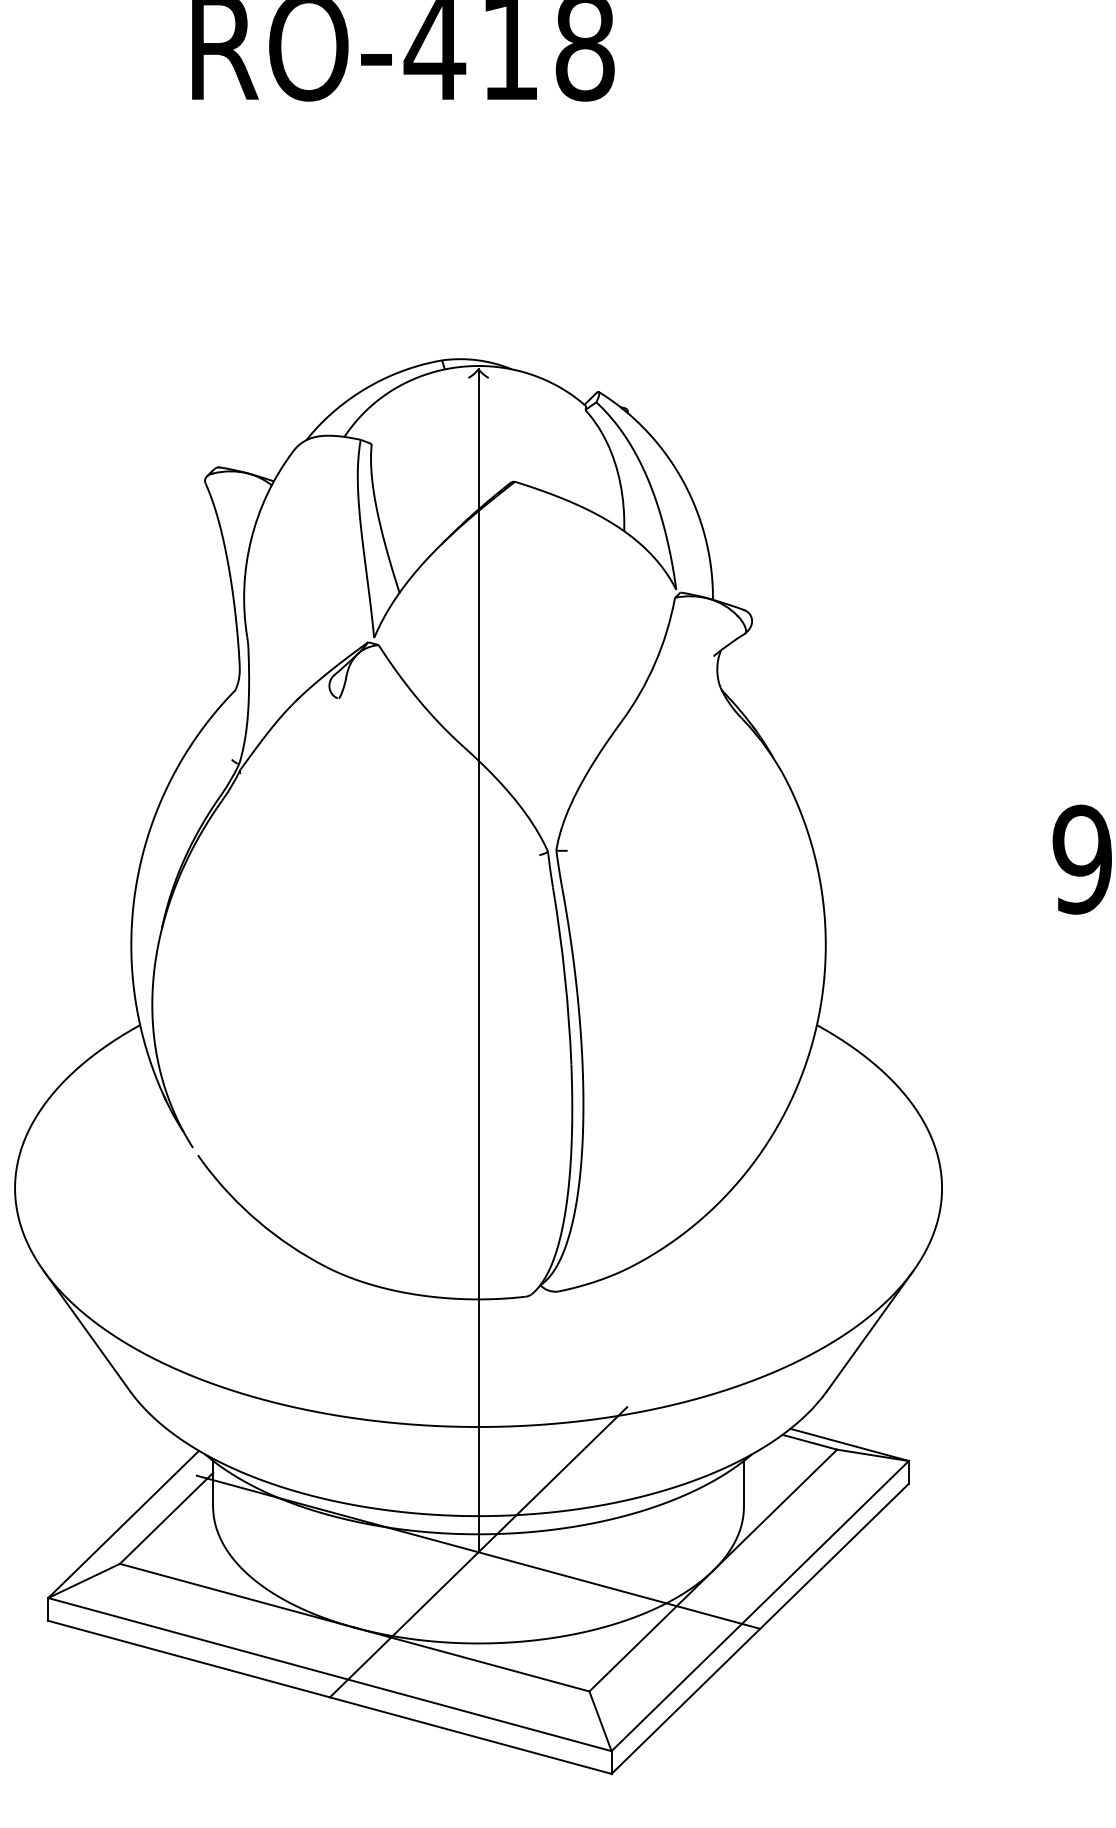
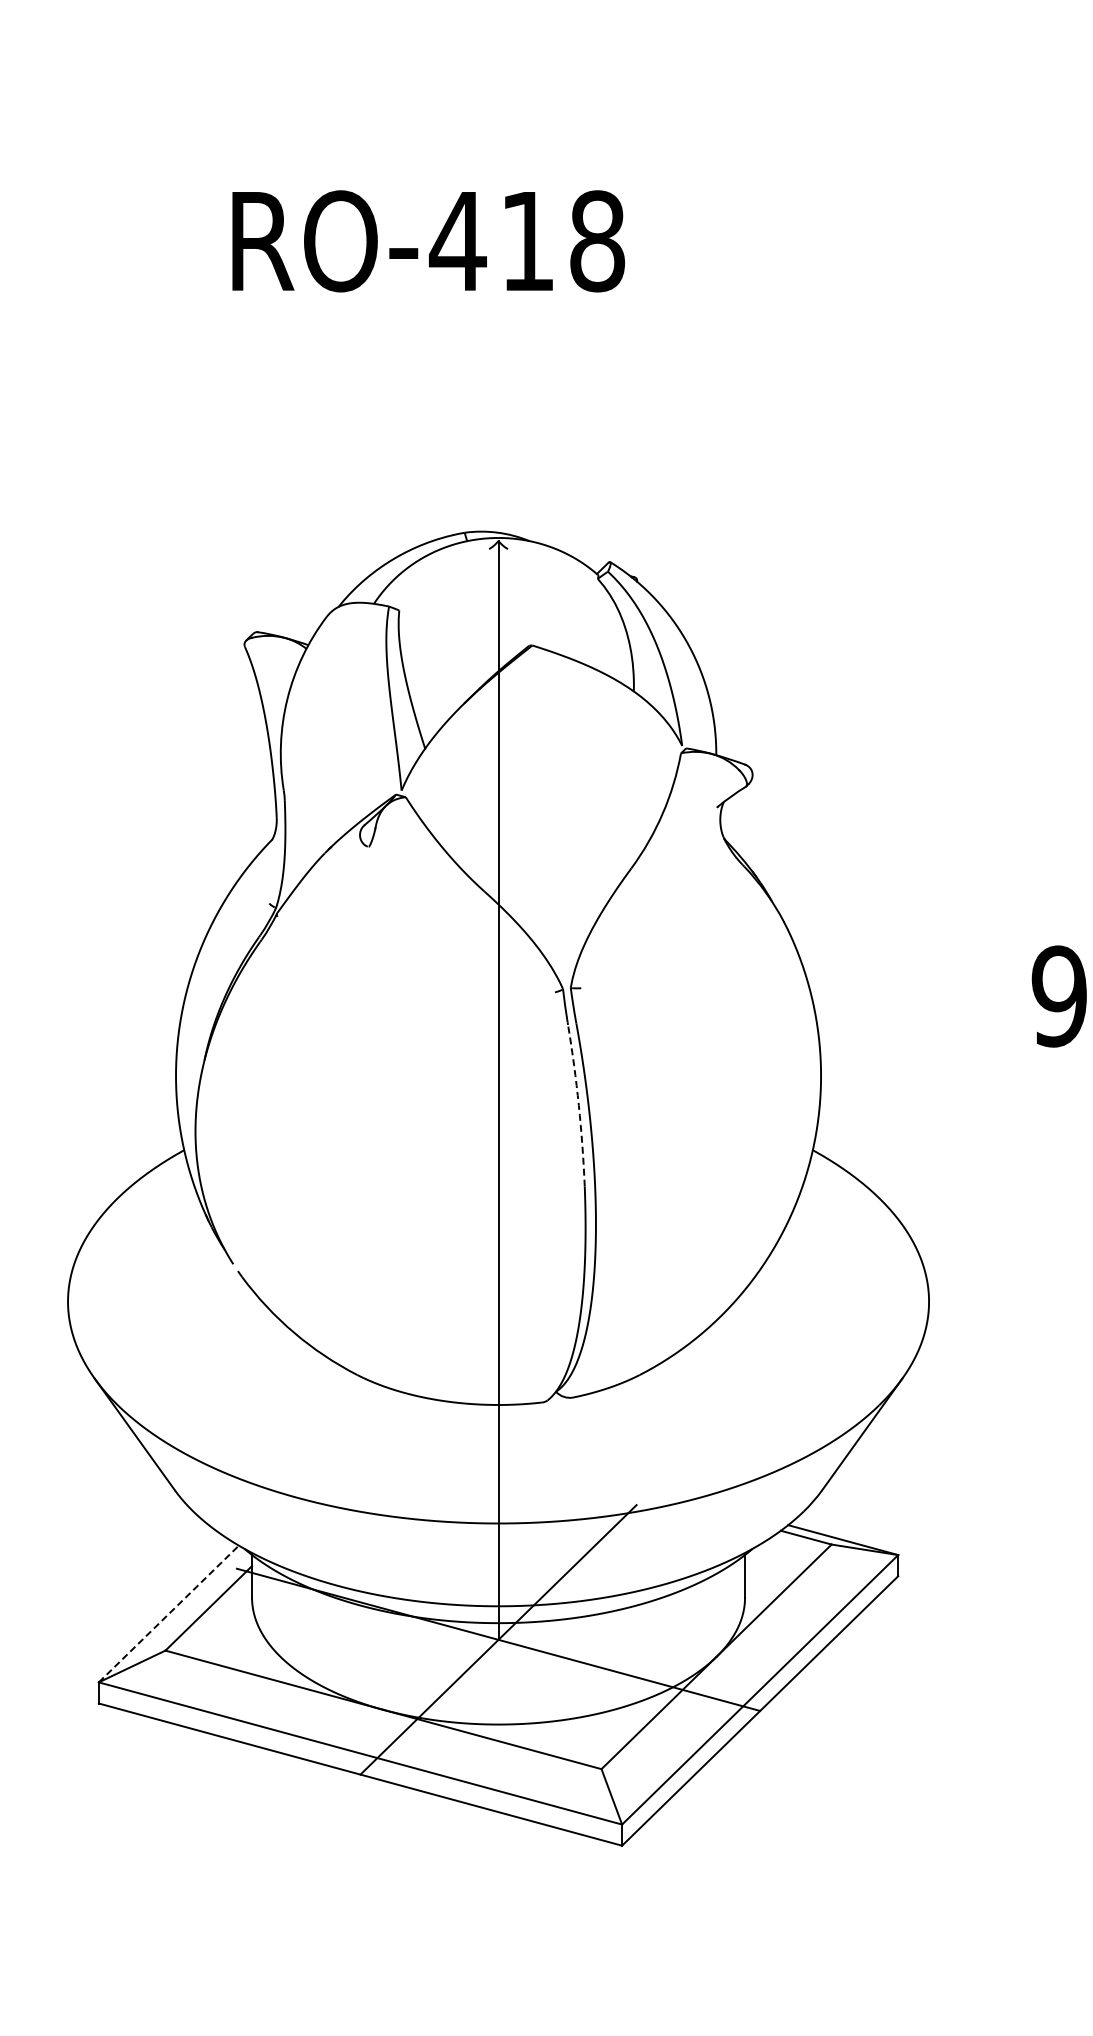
arc: (564, 976) -> (578, 1105), solid -> dashed
line: (123, 1524) -> (168, 1614), solid -> dashed

